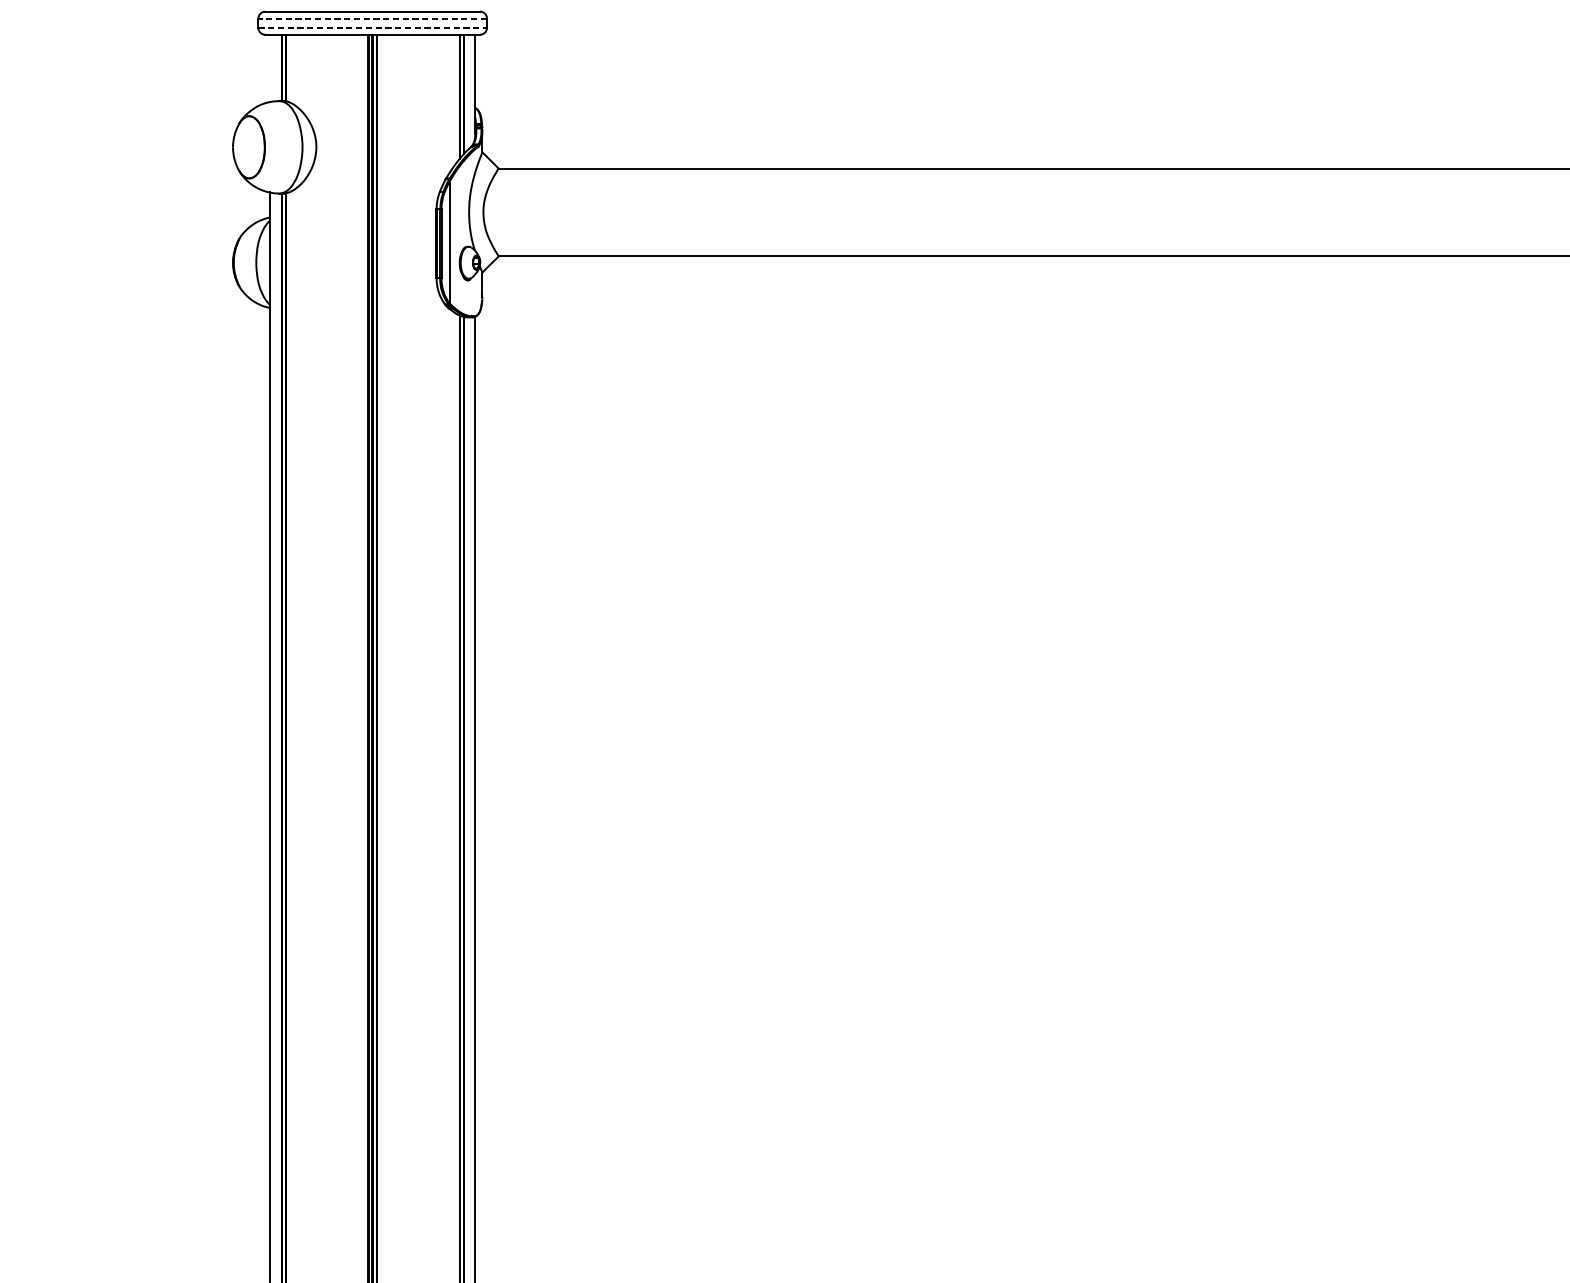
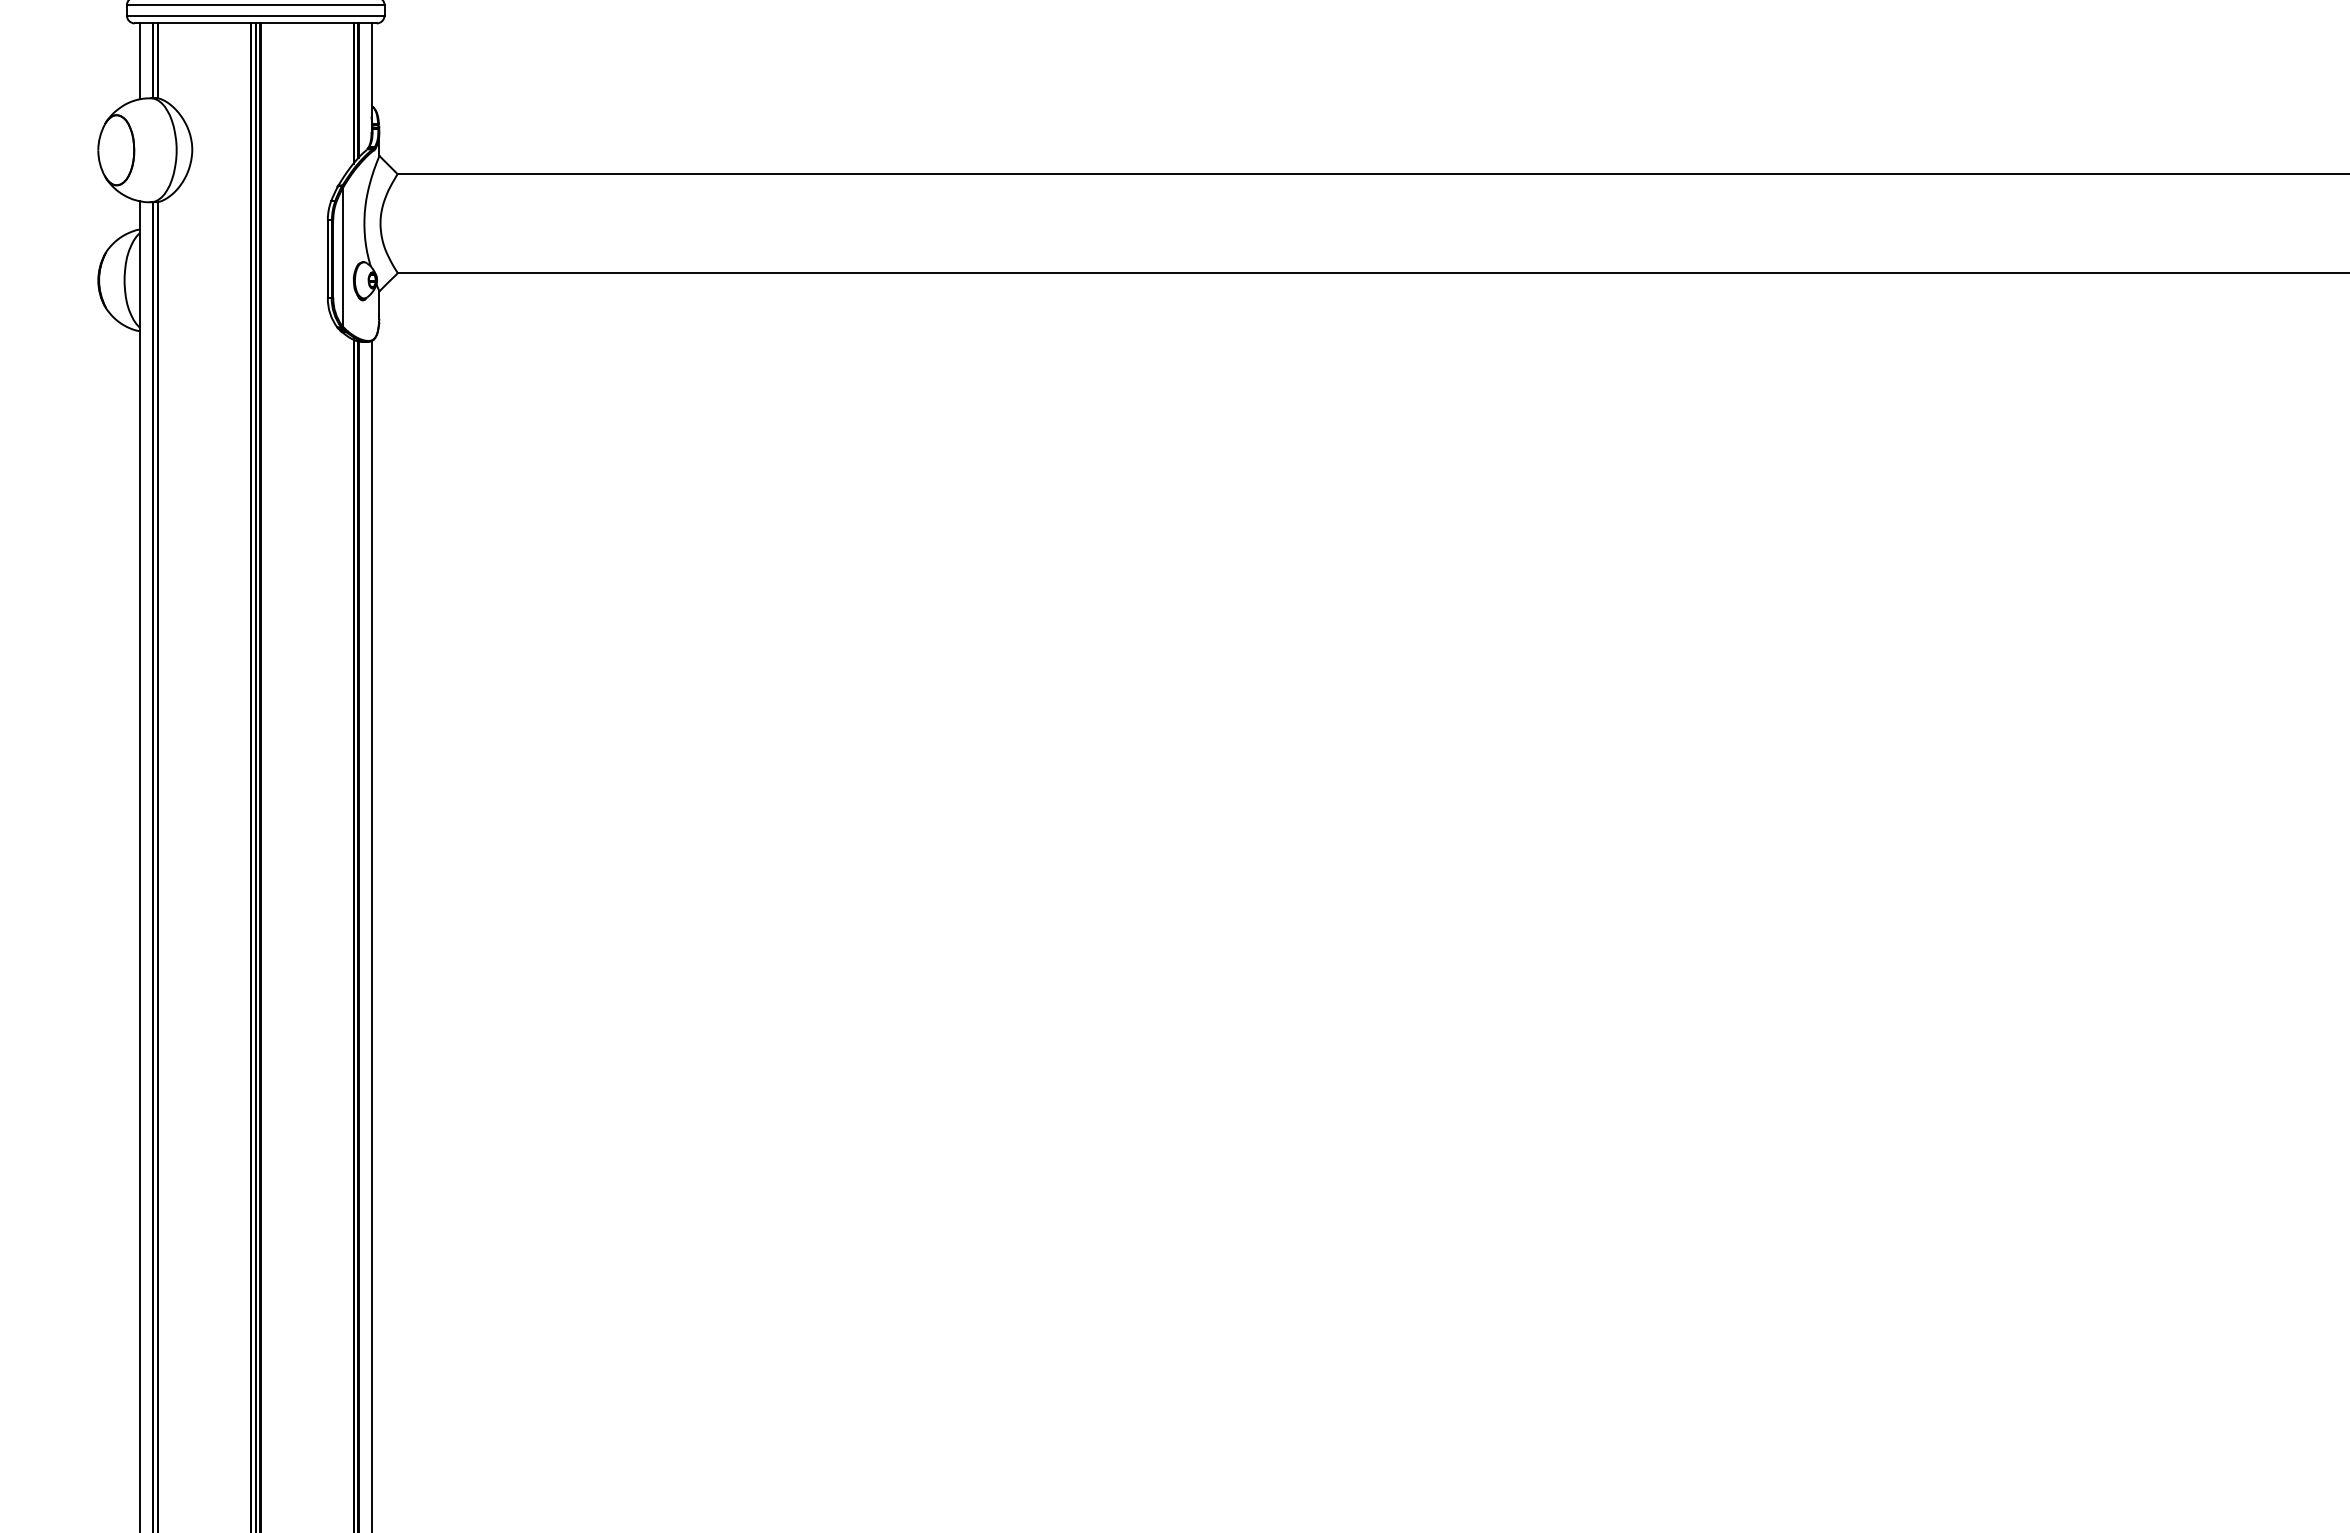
line: (372, 18) -> (255, 5), dashed -> solid
line: (372, 27) -> (255, 15), dashed -> solid
line: (269, 68) -> (139, 61), added

